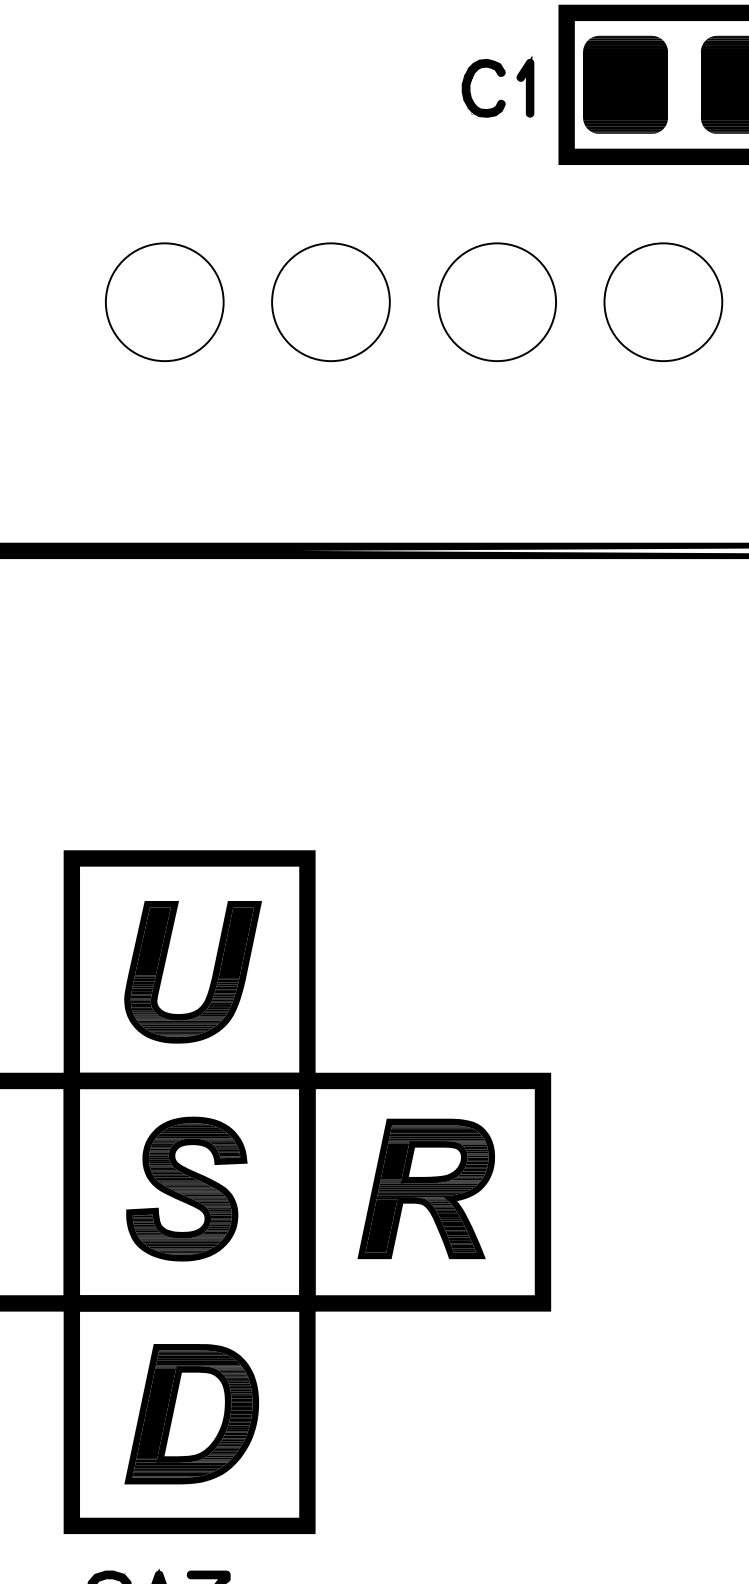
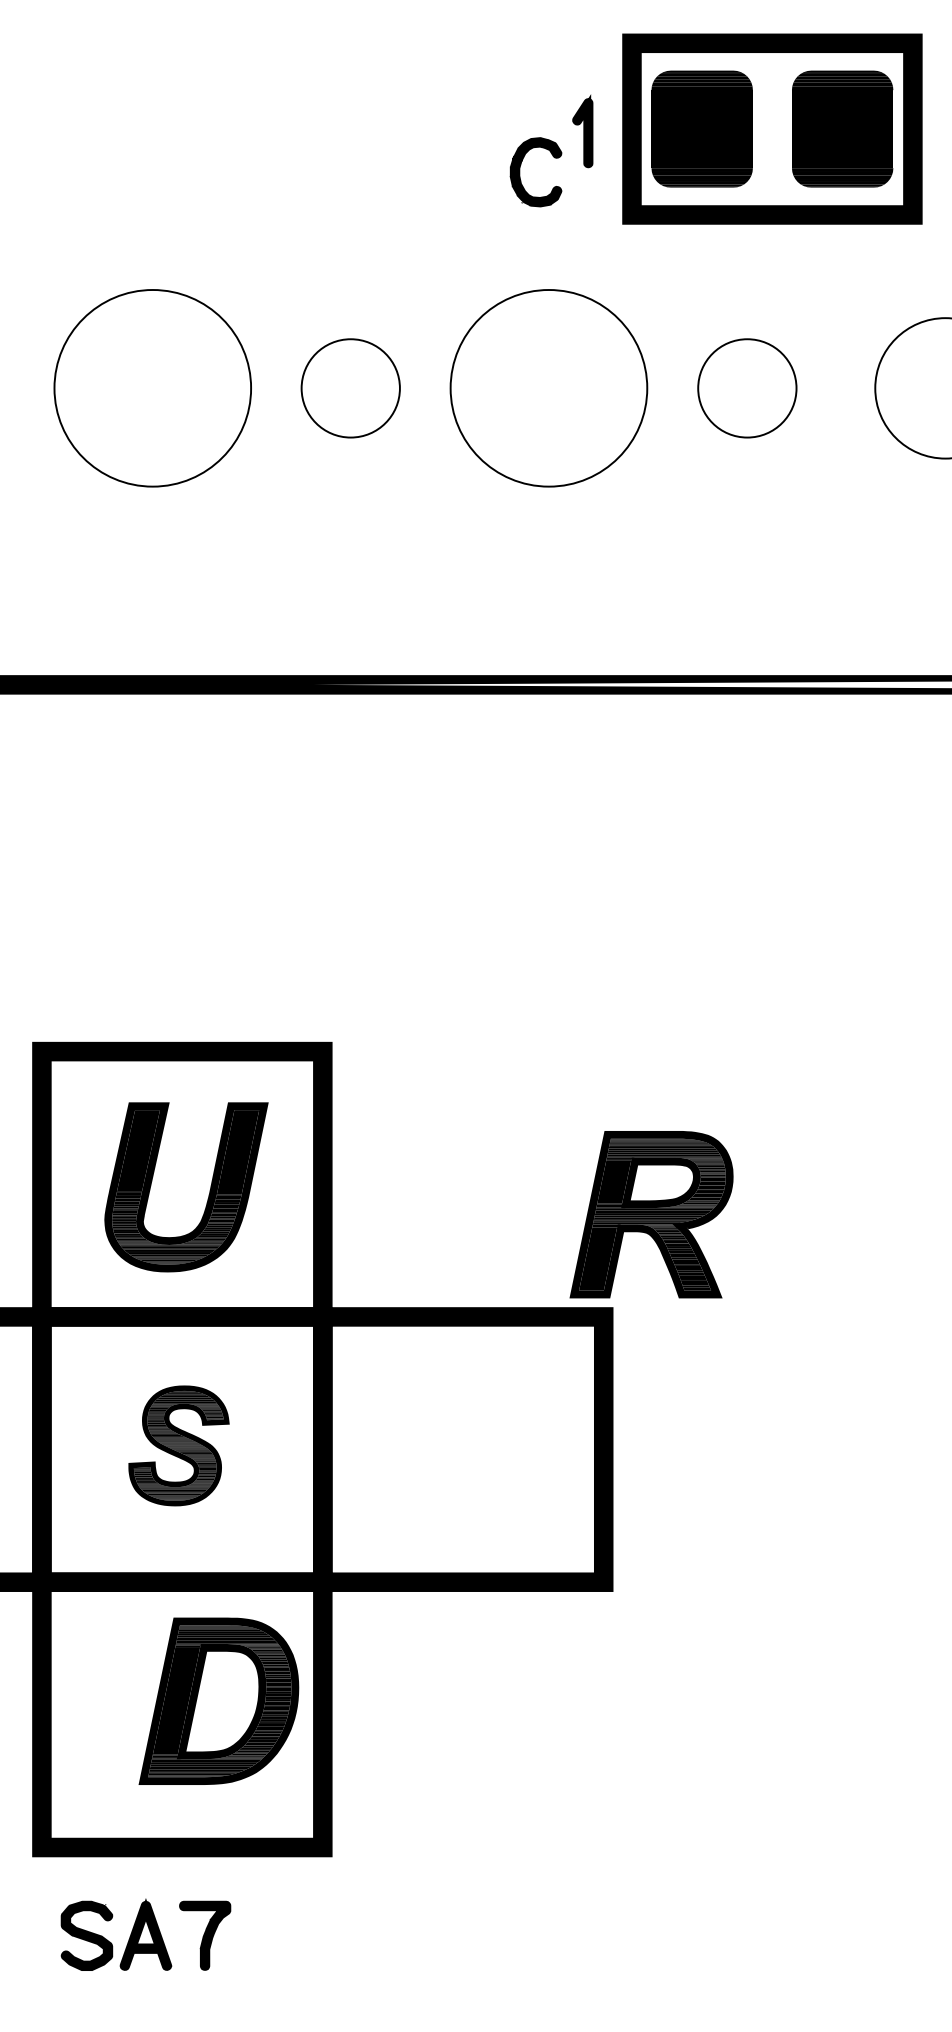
part: (470, 88) -> (520, 172), moved
part: (164, 302) -> (152, 388), size x1.4
part: (330, 302) -> (350, 388), size x0.7
part: (497, 302) -> (549, 388), size x1.4
part: (663, 302) -> (747, 388), size x0.7
part: (186, 1188) -> (178, 1445), size x0.7
part: (426, 1188) -> (651, 1214), moved
part: (191, 1413) -> (218, 1700), moved

